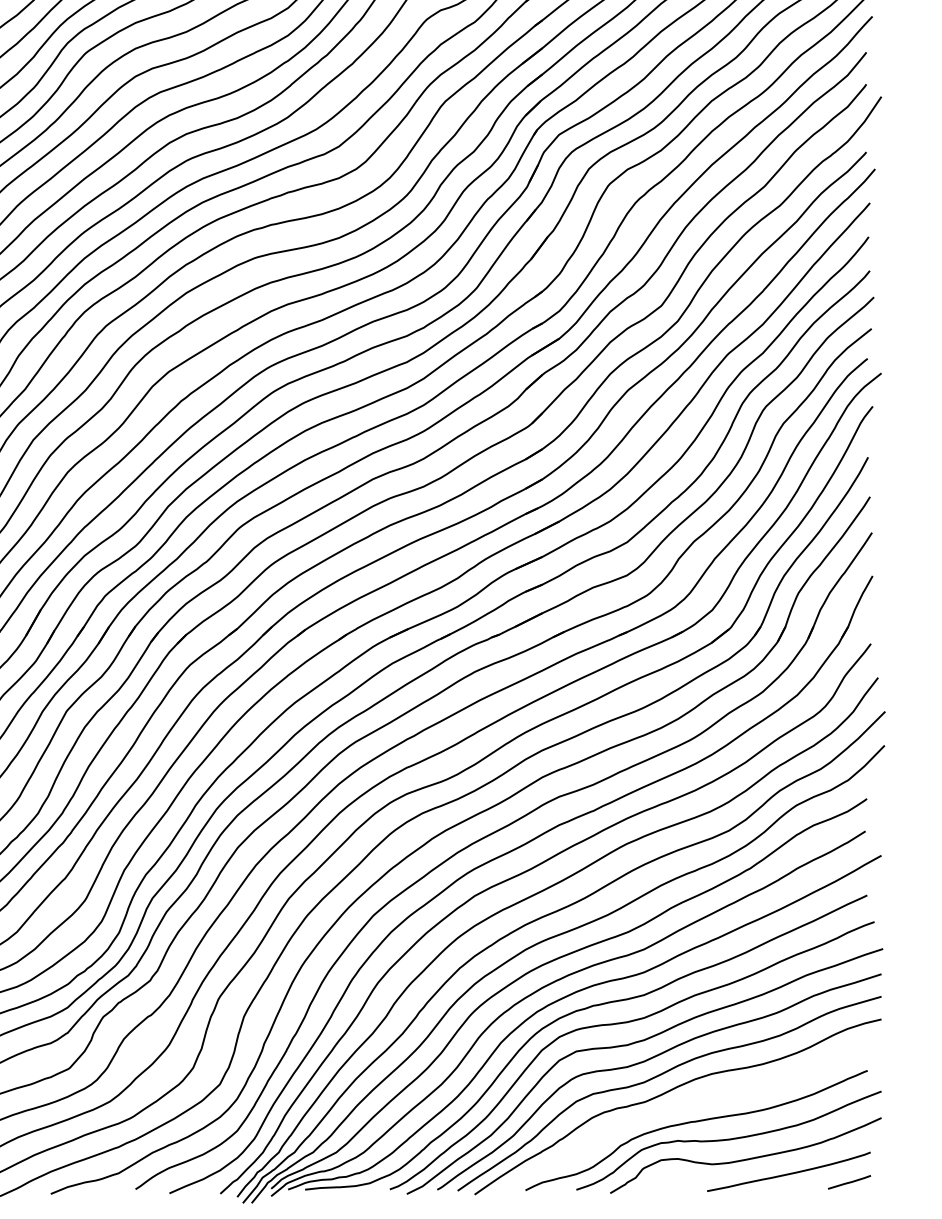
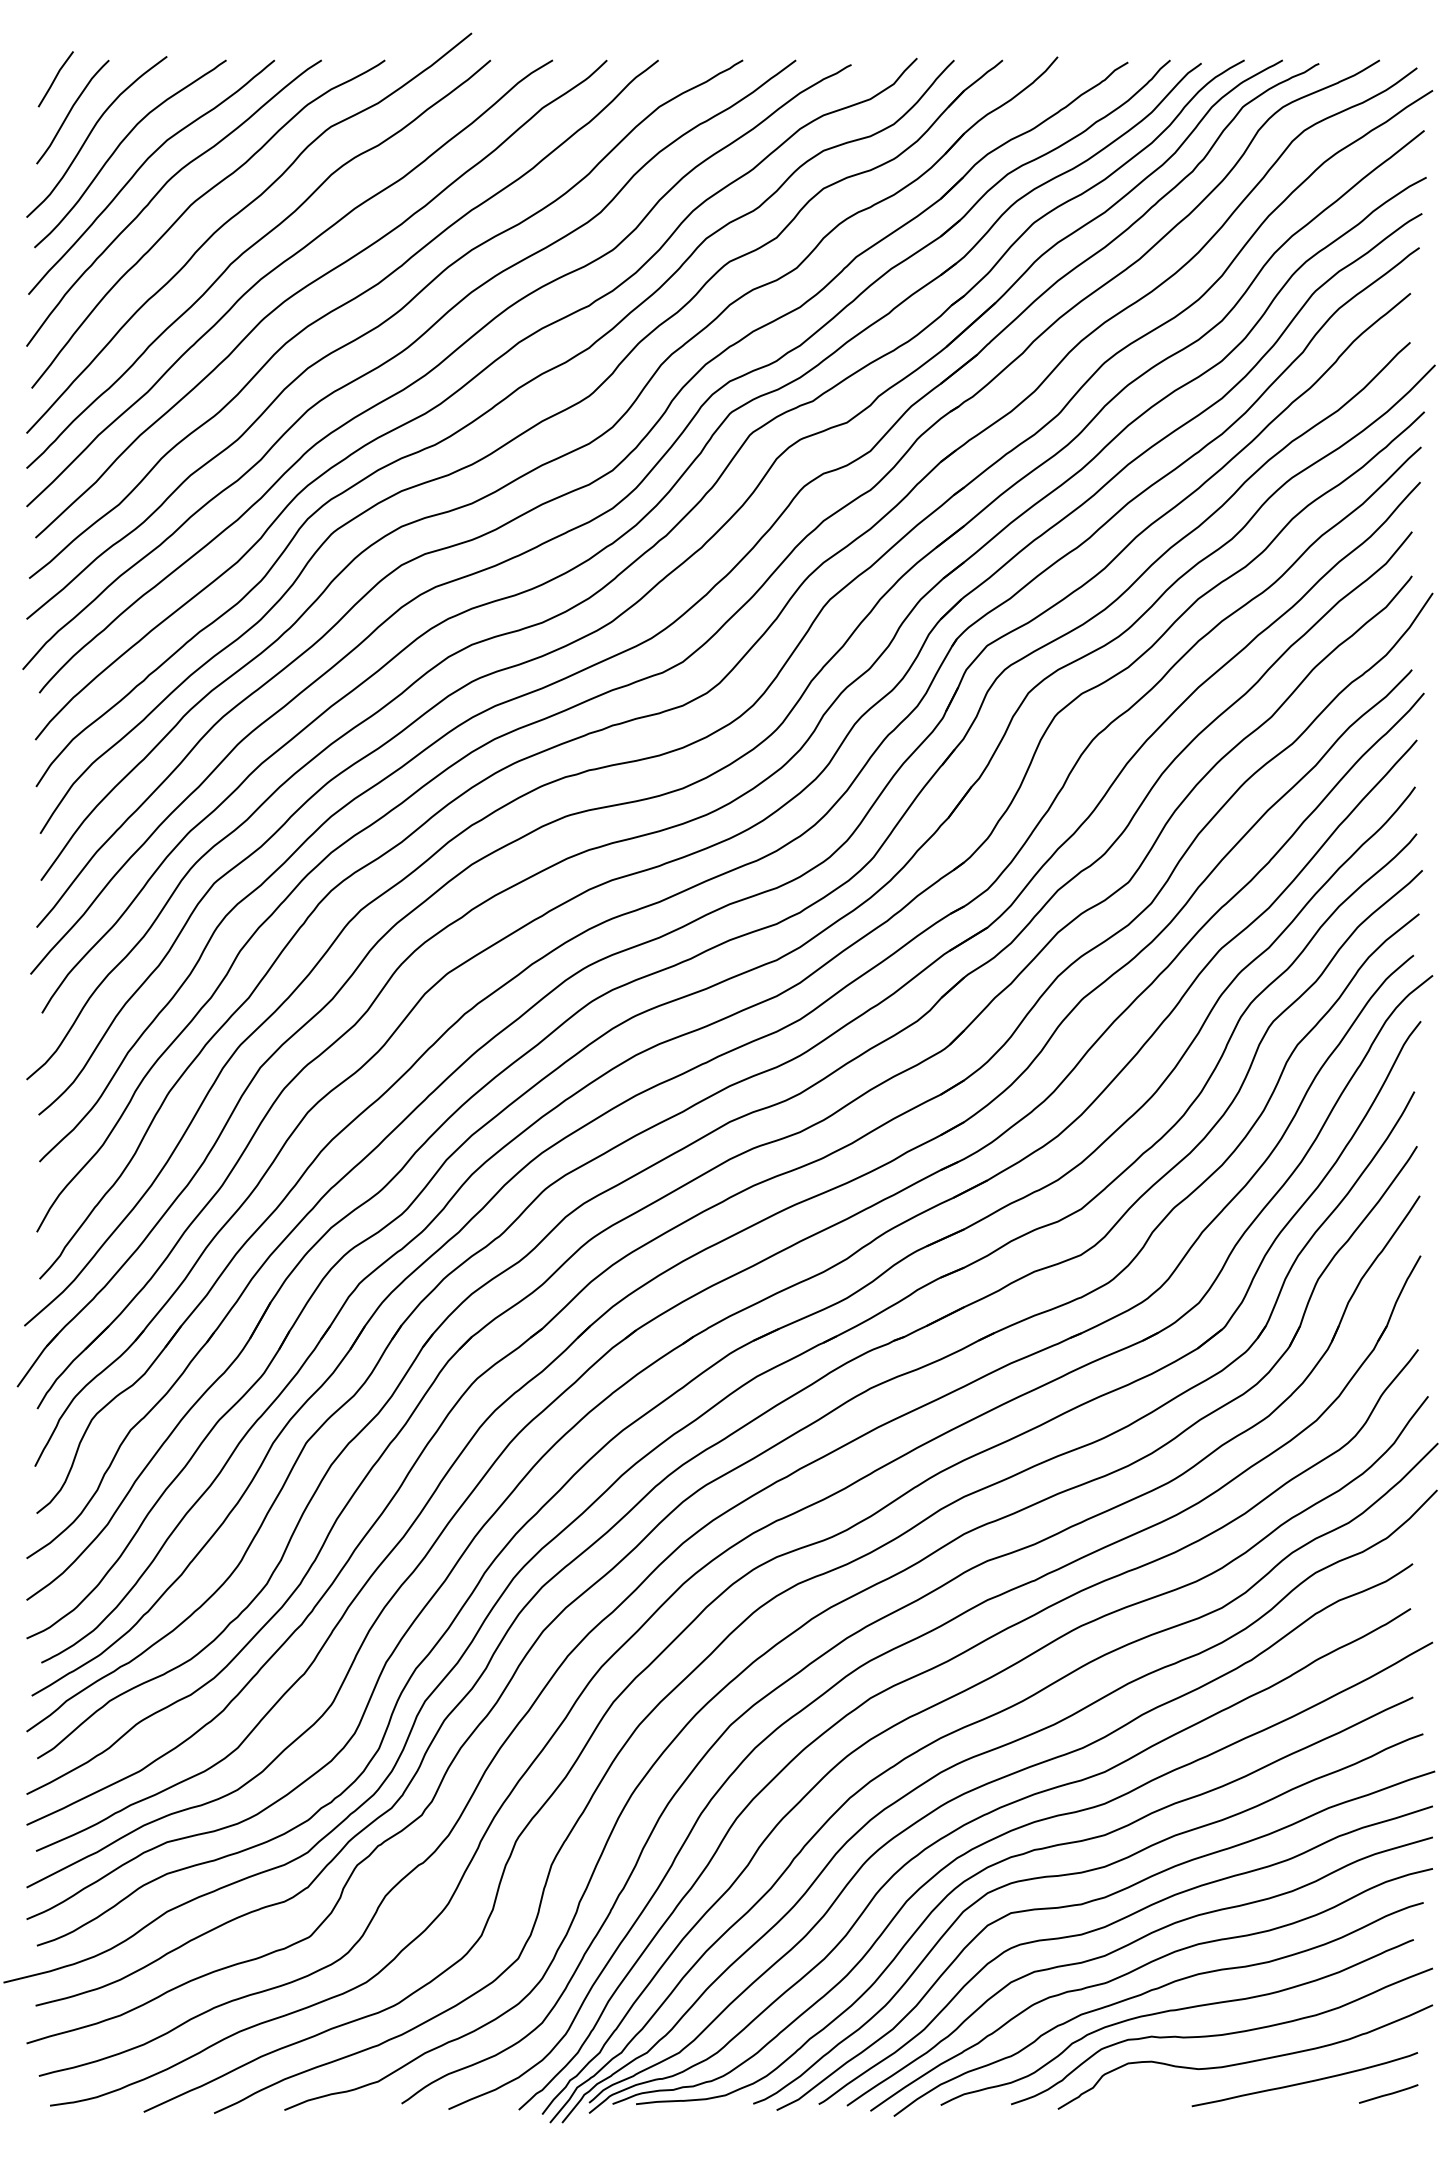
curve: (676, 1108) -> (1149, 1992), added

